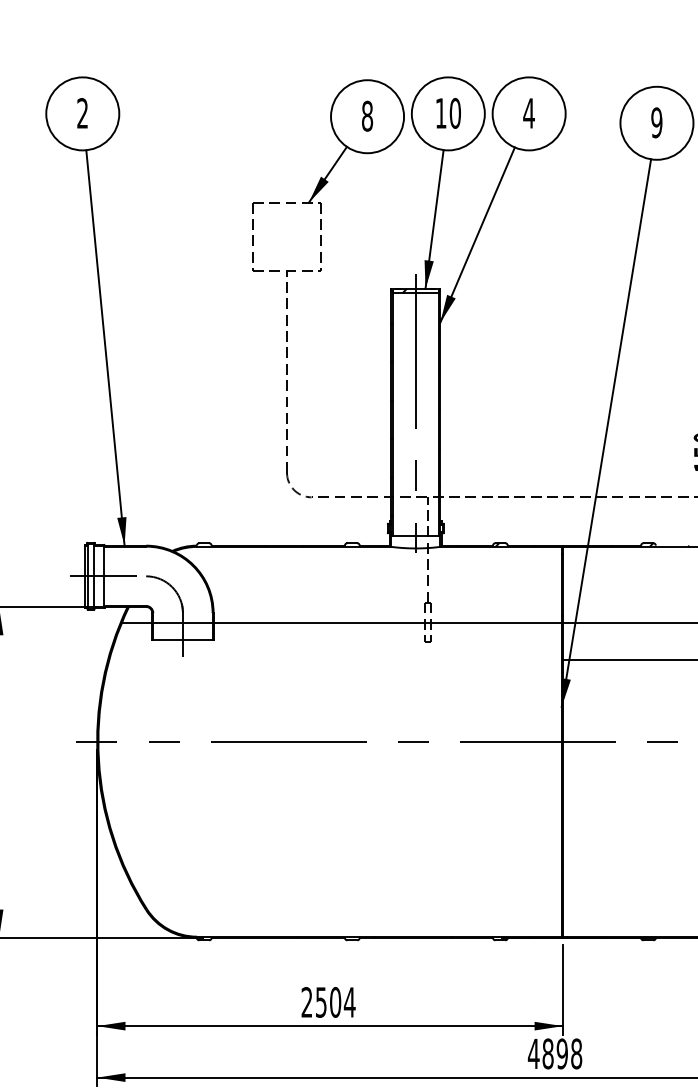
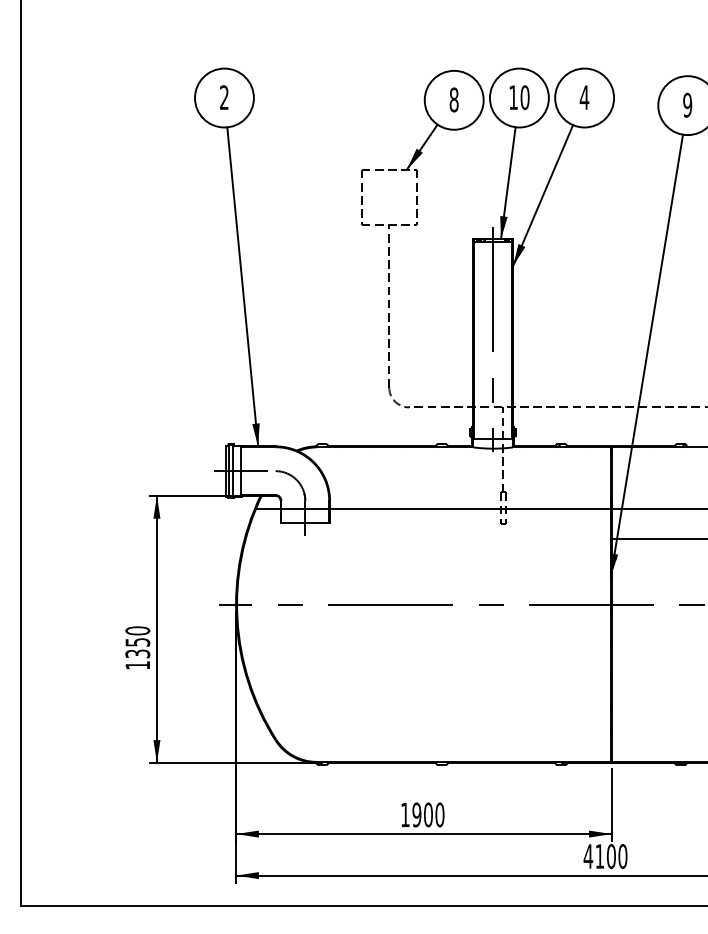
text: (328, 1001) -> (422, 814), 2504 -> 1900
text: (562, 1053) -> (611, 856), 4898 -> 4100

